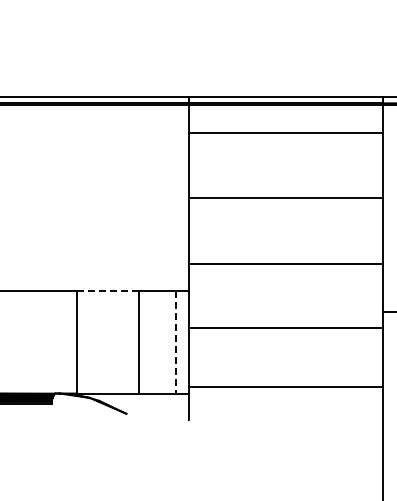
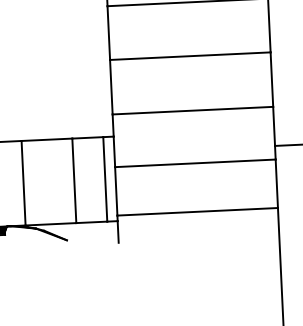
line: (107, 291) -> (46, 140), dashed -> solid
line: (176, 342) -> (105, 179), dashed -> solid

